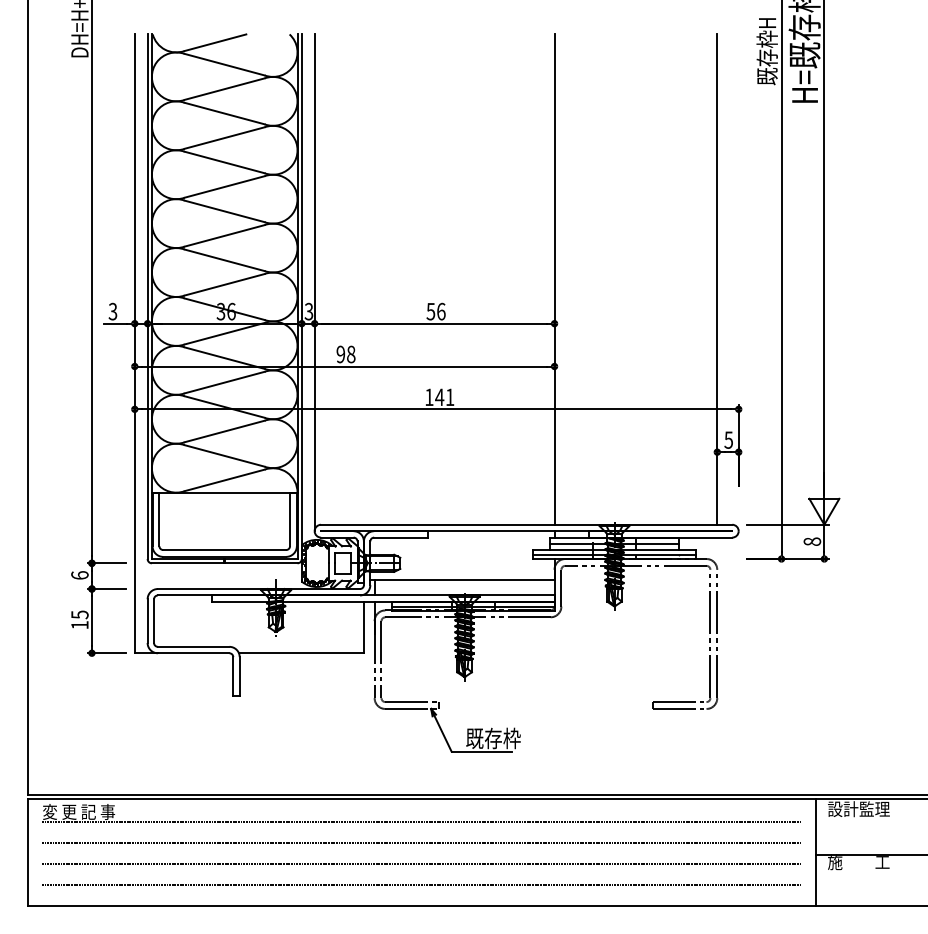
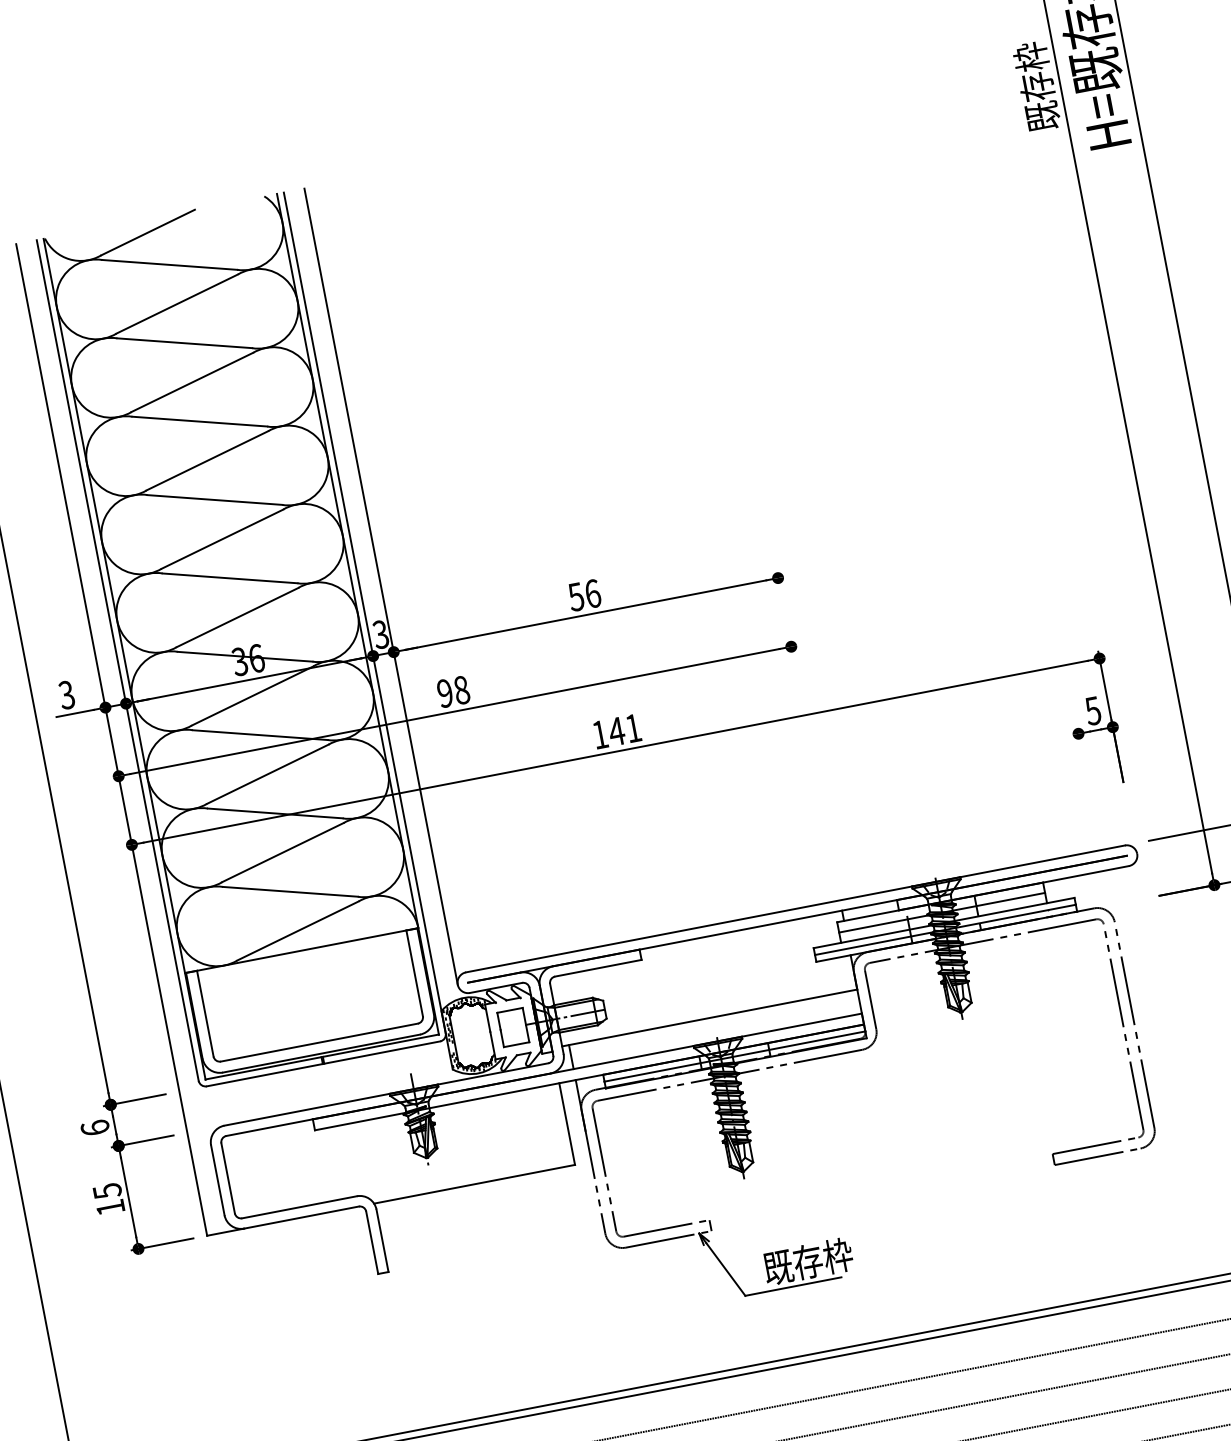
text: (767, 22) -> (1026, 29), 既存枠H -> 既存枠
line: (554, 279) -> (764, 507), removed
line: (717, 279) -> (1025, 457), removed

